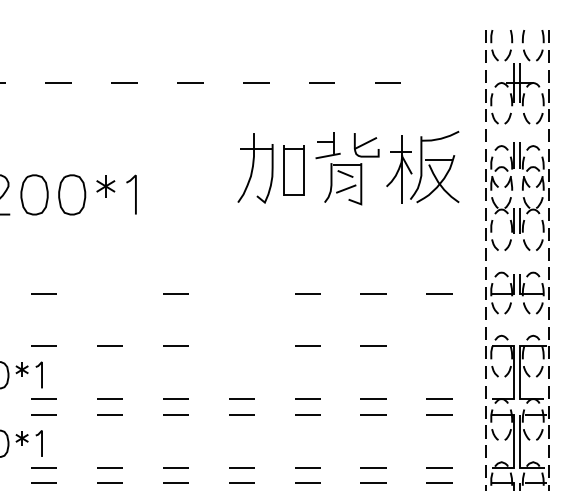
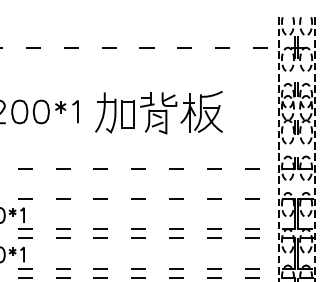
line: (453, 82) -> (260, 47), added
part: (347, 168) -> (158, 112), moved
line: (110, 293) -> (63, 168), added
line: (241, 293) -> (138, 168), added
line: (241, 345) -> (138, 198), added
line: (439, 345) -> (252, 198), added

